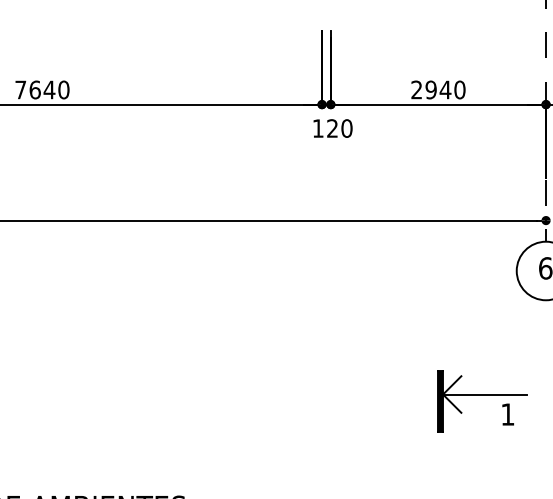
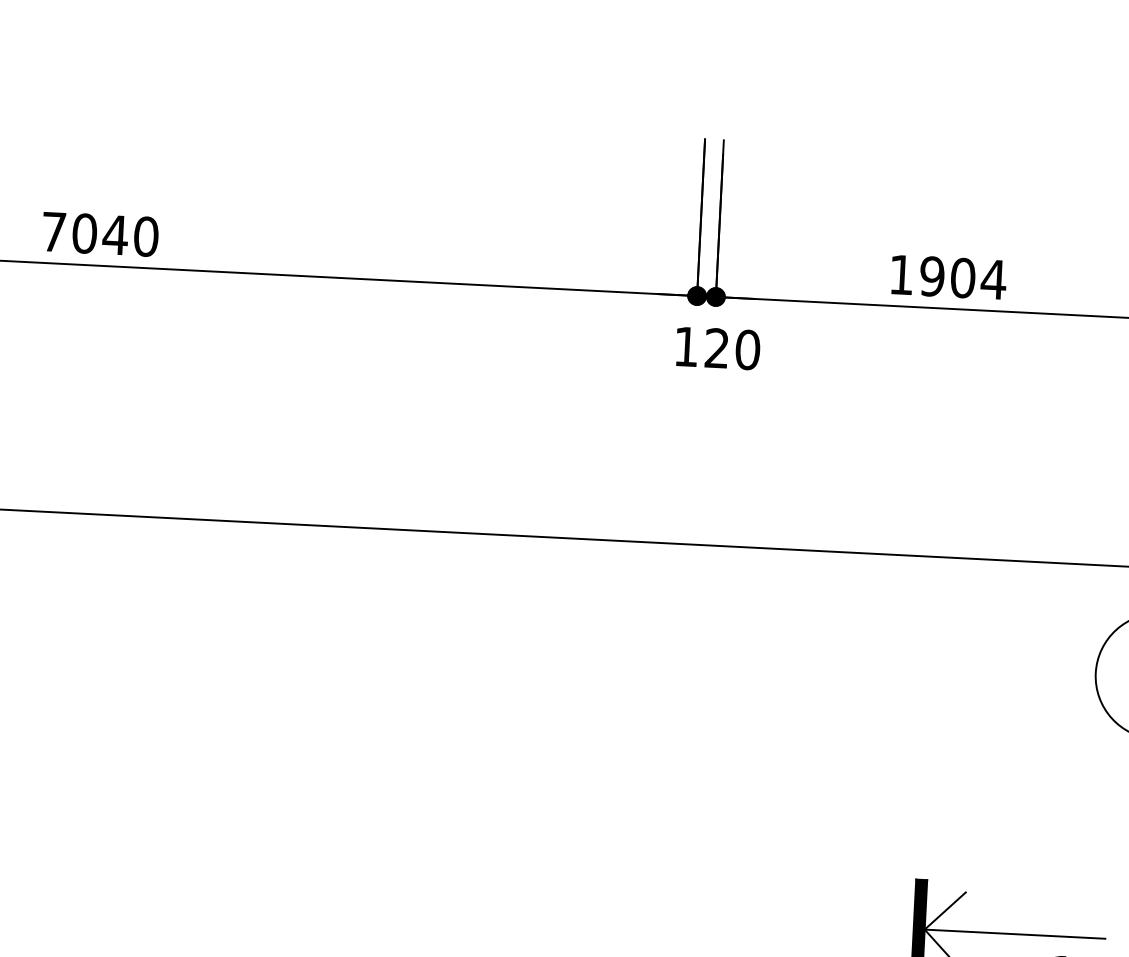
text: (34, 89) -> (83, 232), 7640 -> 7040
text: (438, 89) -> (947, 276), 2940 -> 1904

